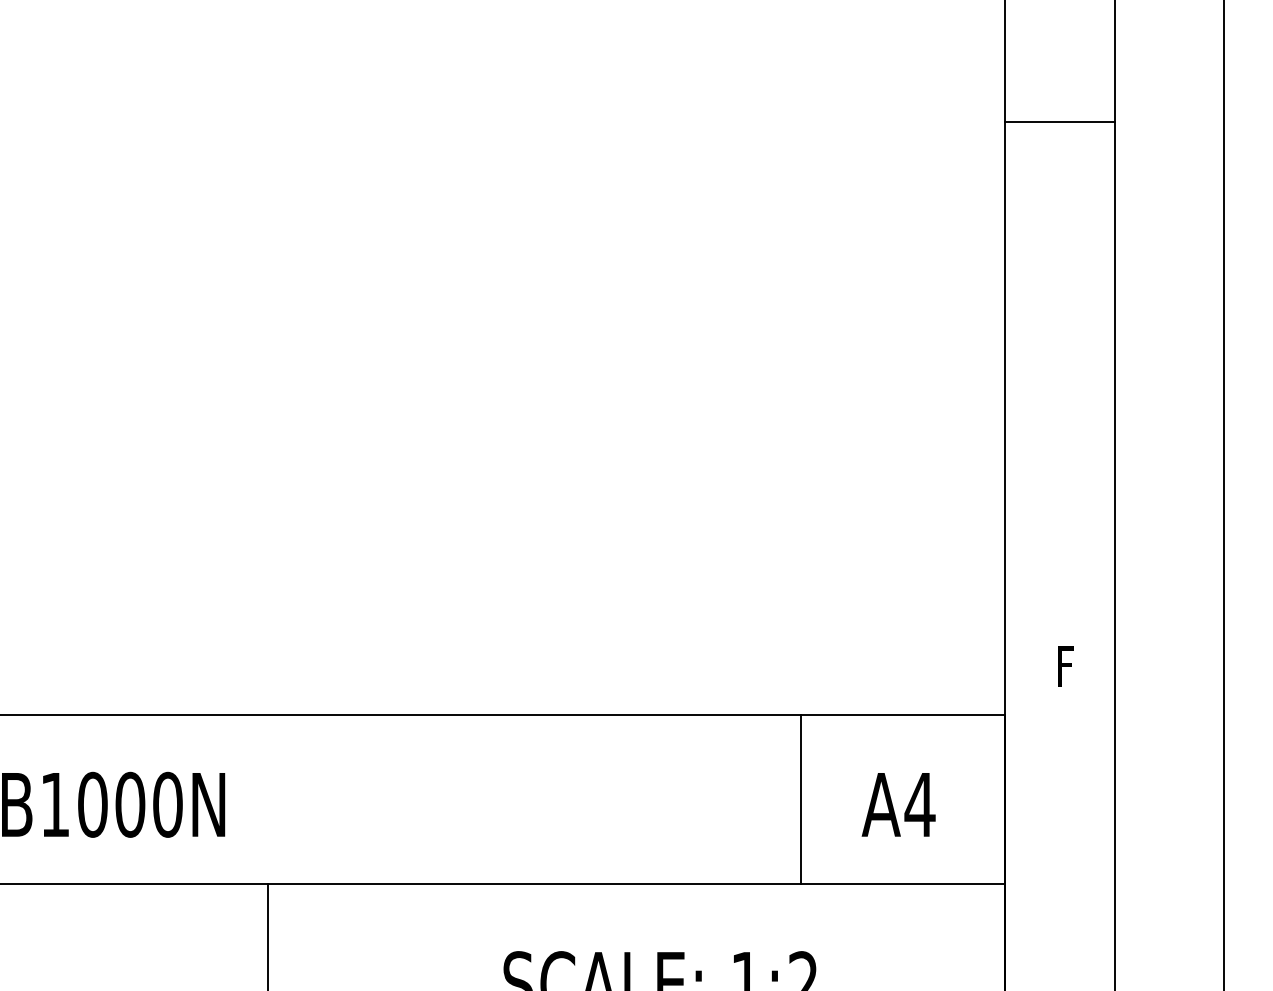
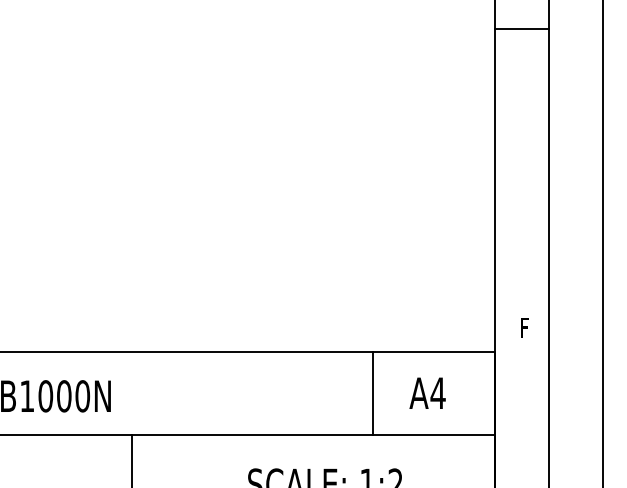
line: (1060, 120) -> (522, 28), moved
line: (800, 799) -> (373, 393), moved
text: (898, 803) -> (427, 392), moved

